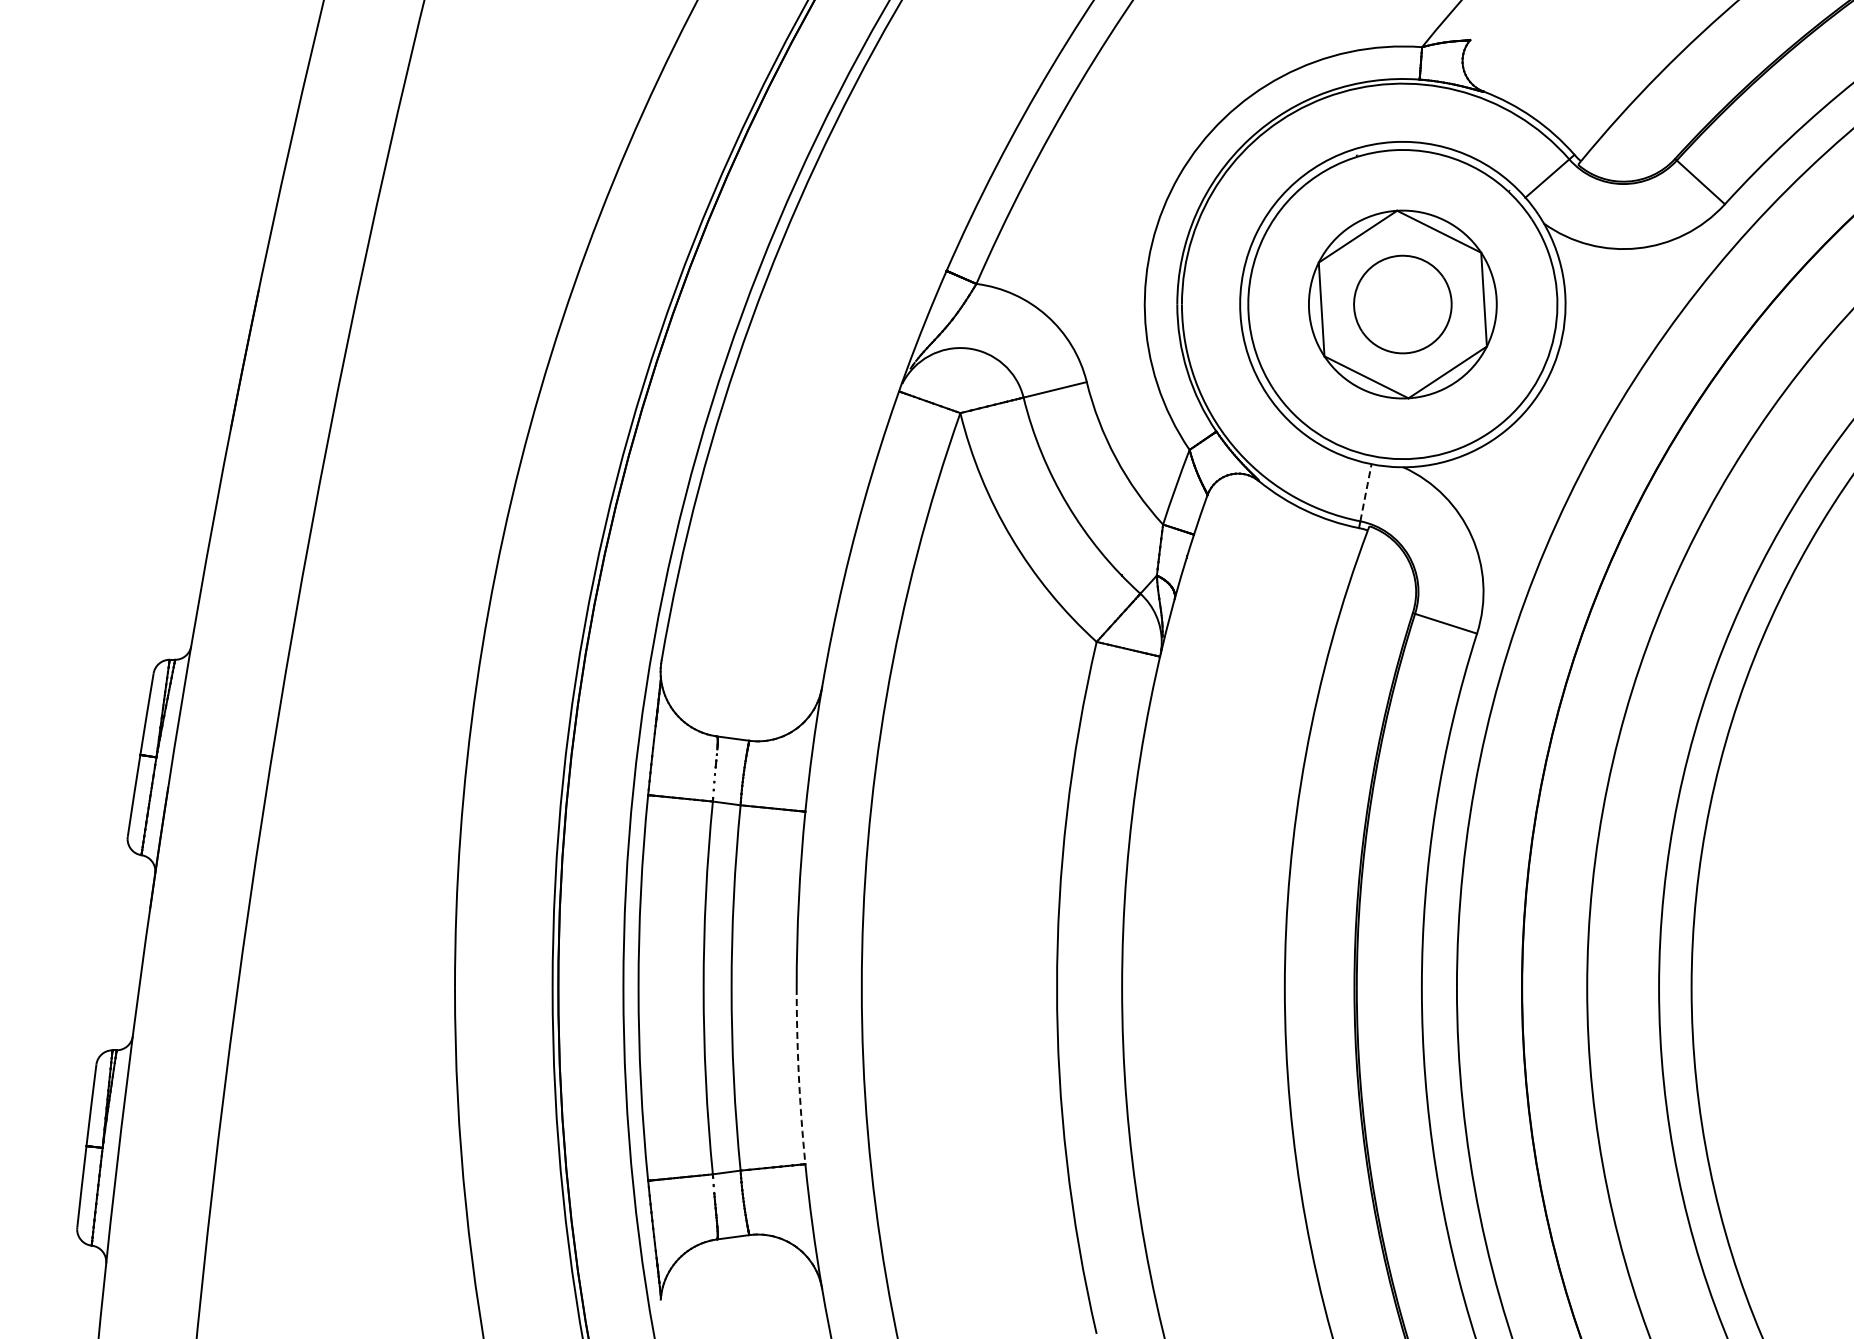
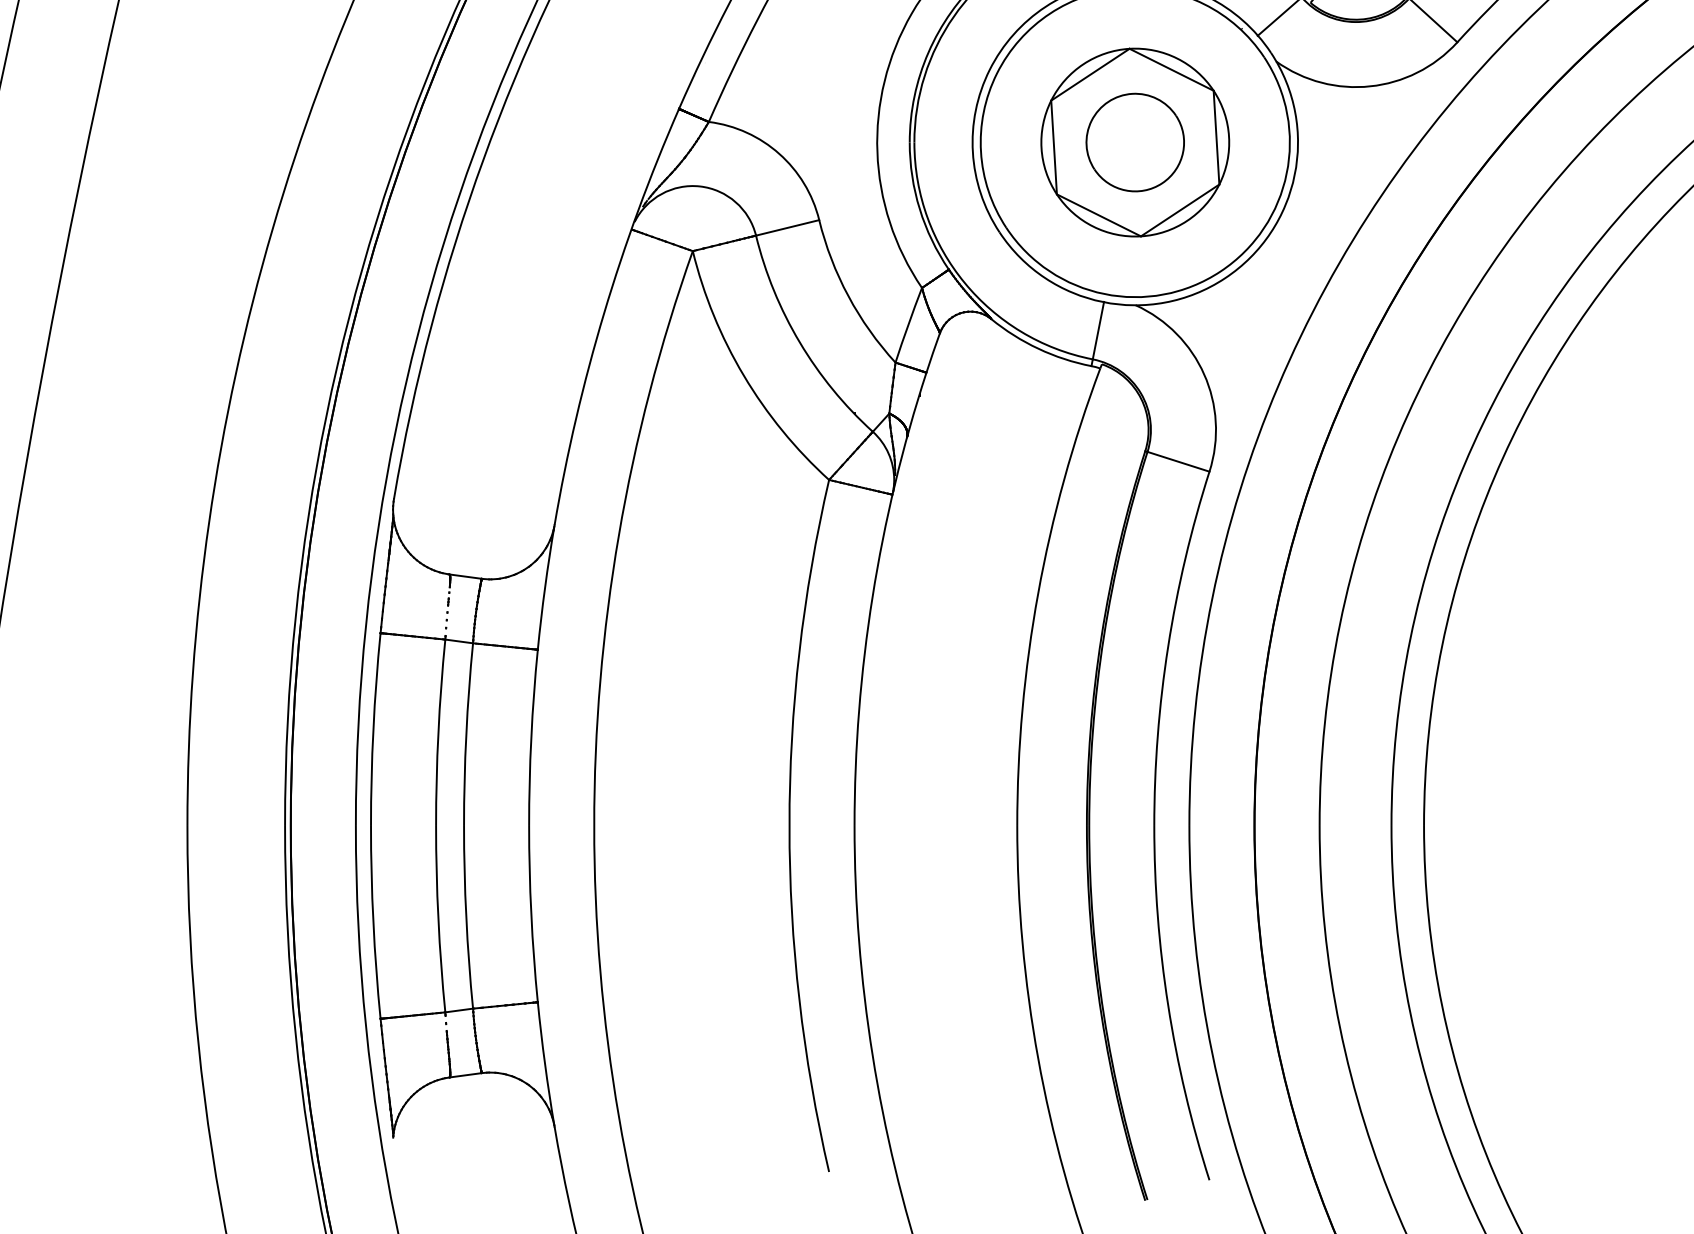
line: (1366, 492) -> (1098, 330), dashed -> solid
arc: (798, 1076) -> (530, 914), dashed -> solid

